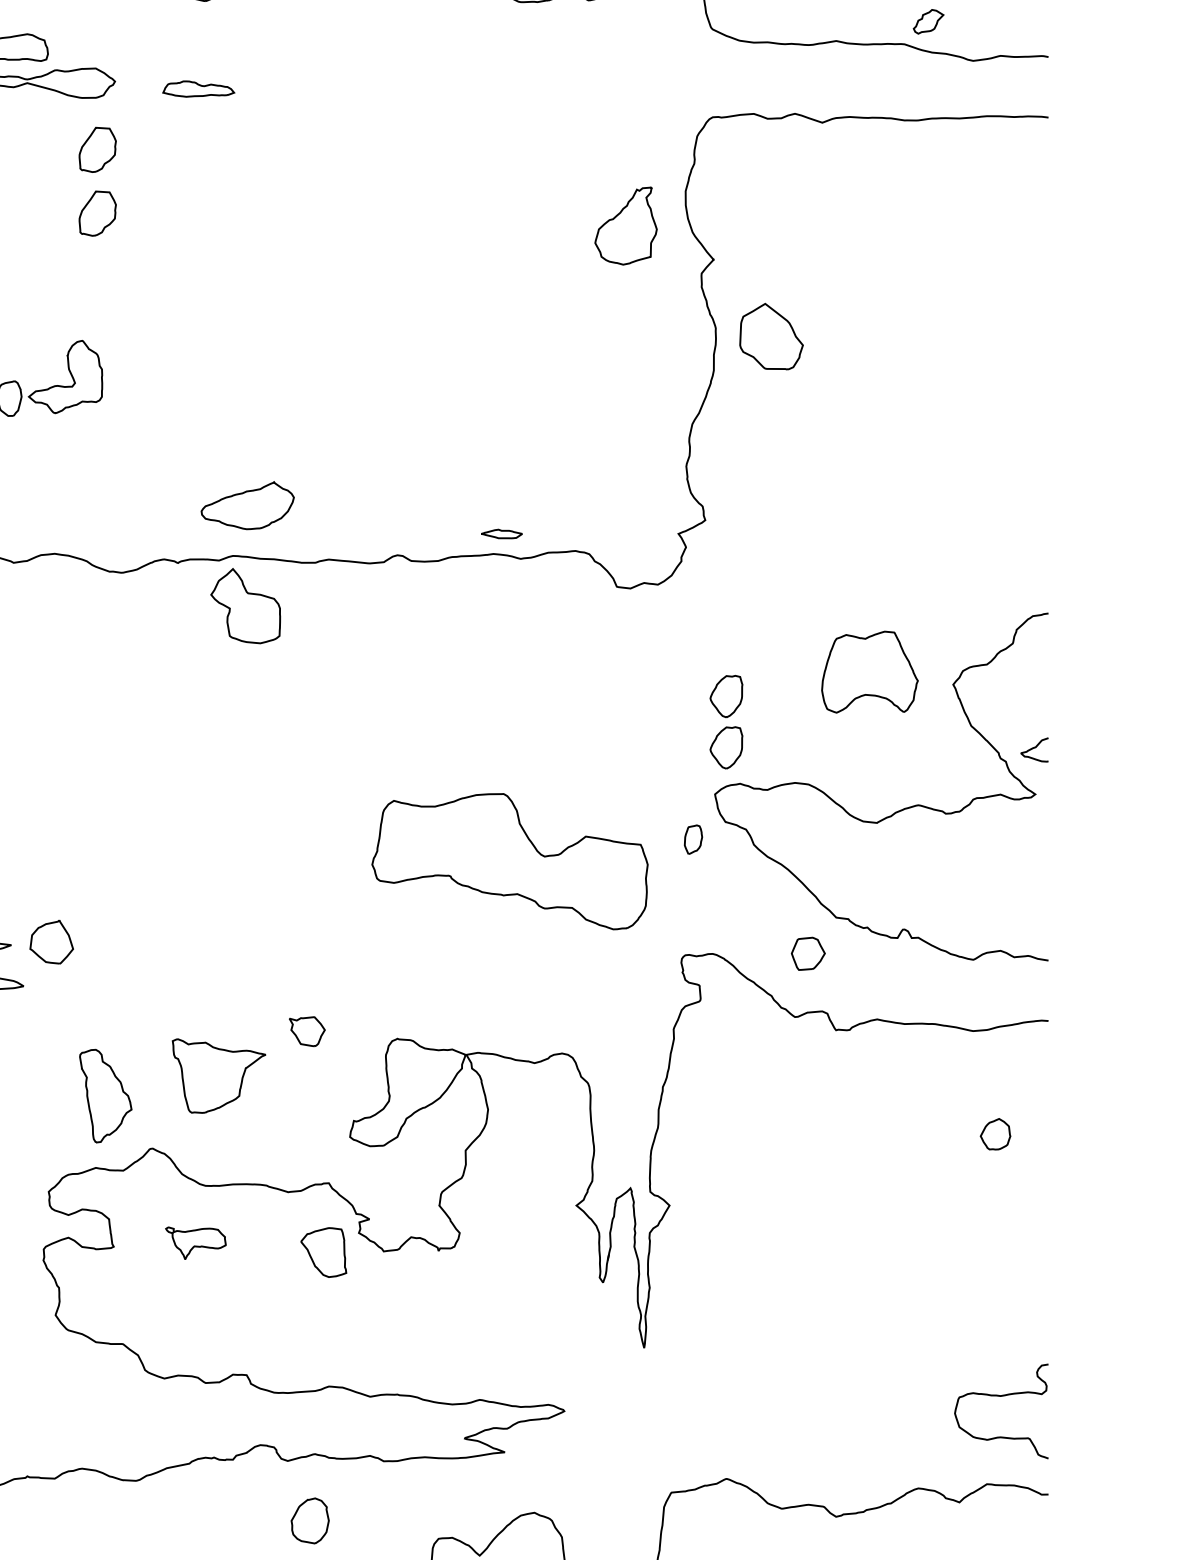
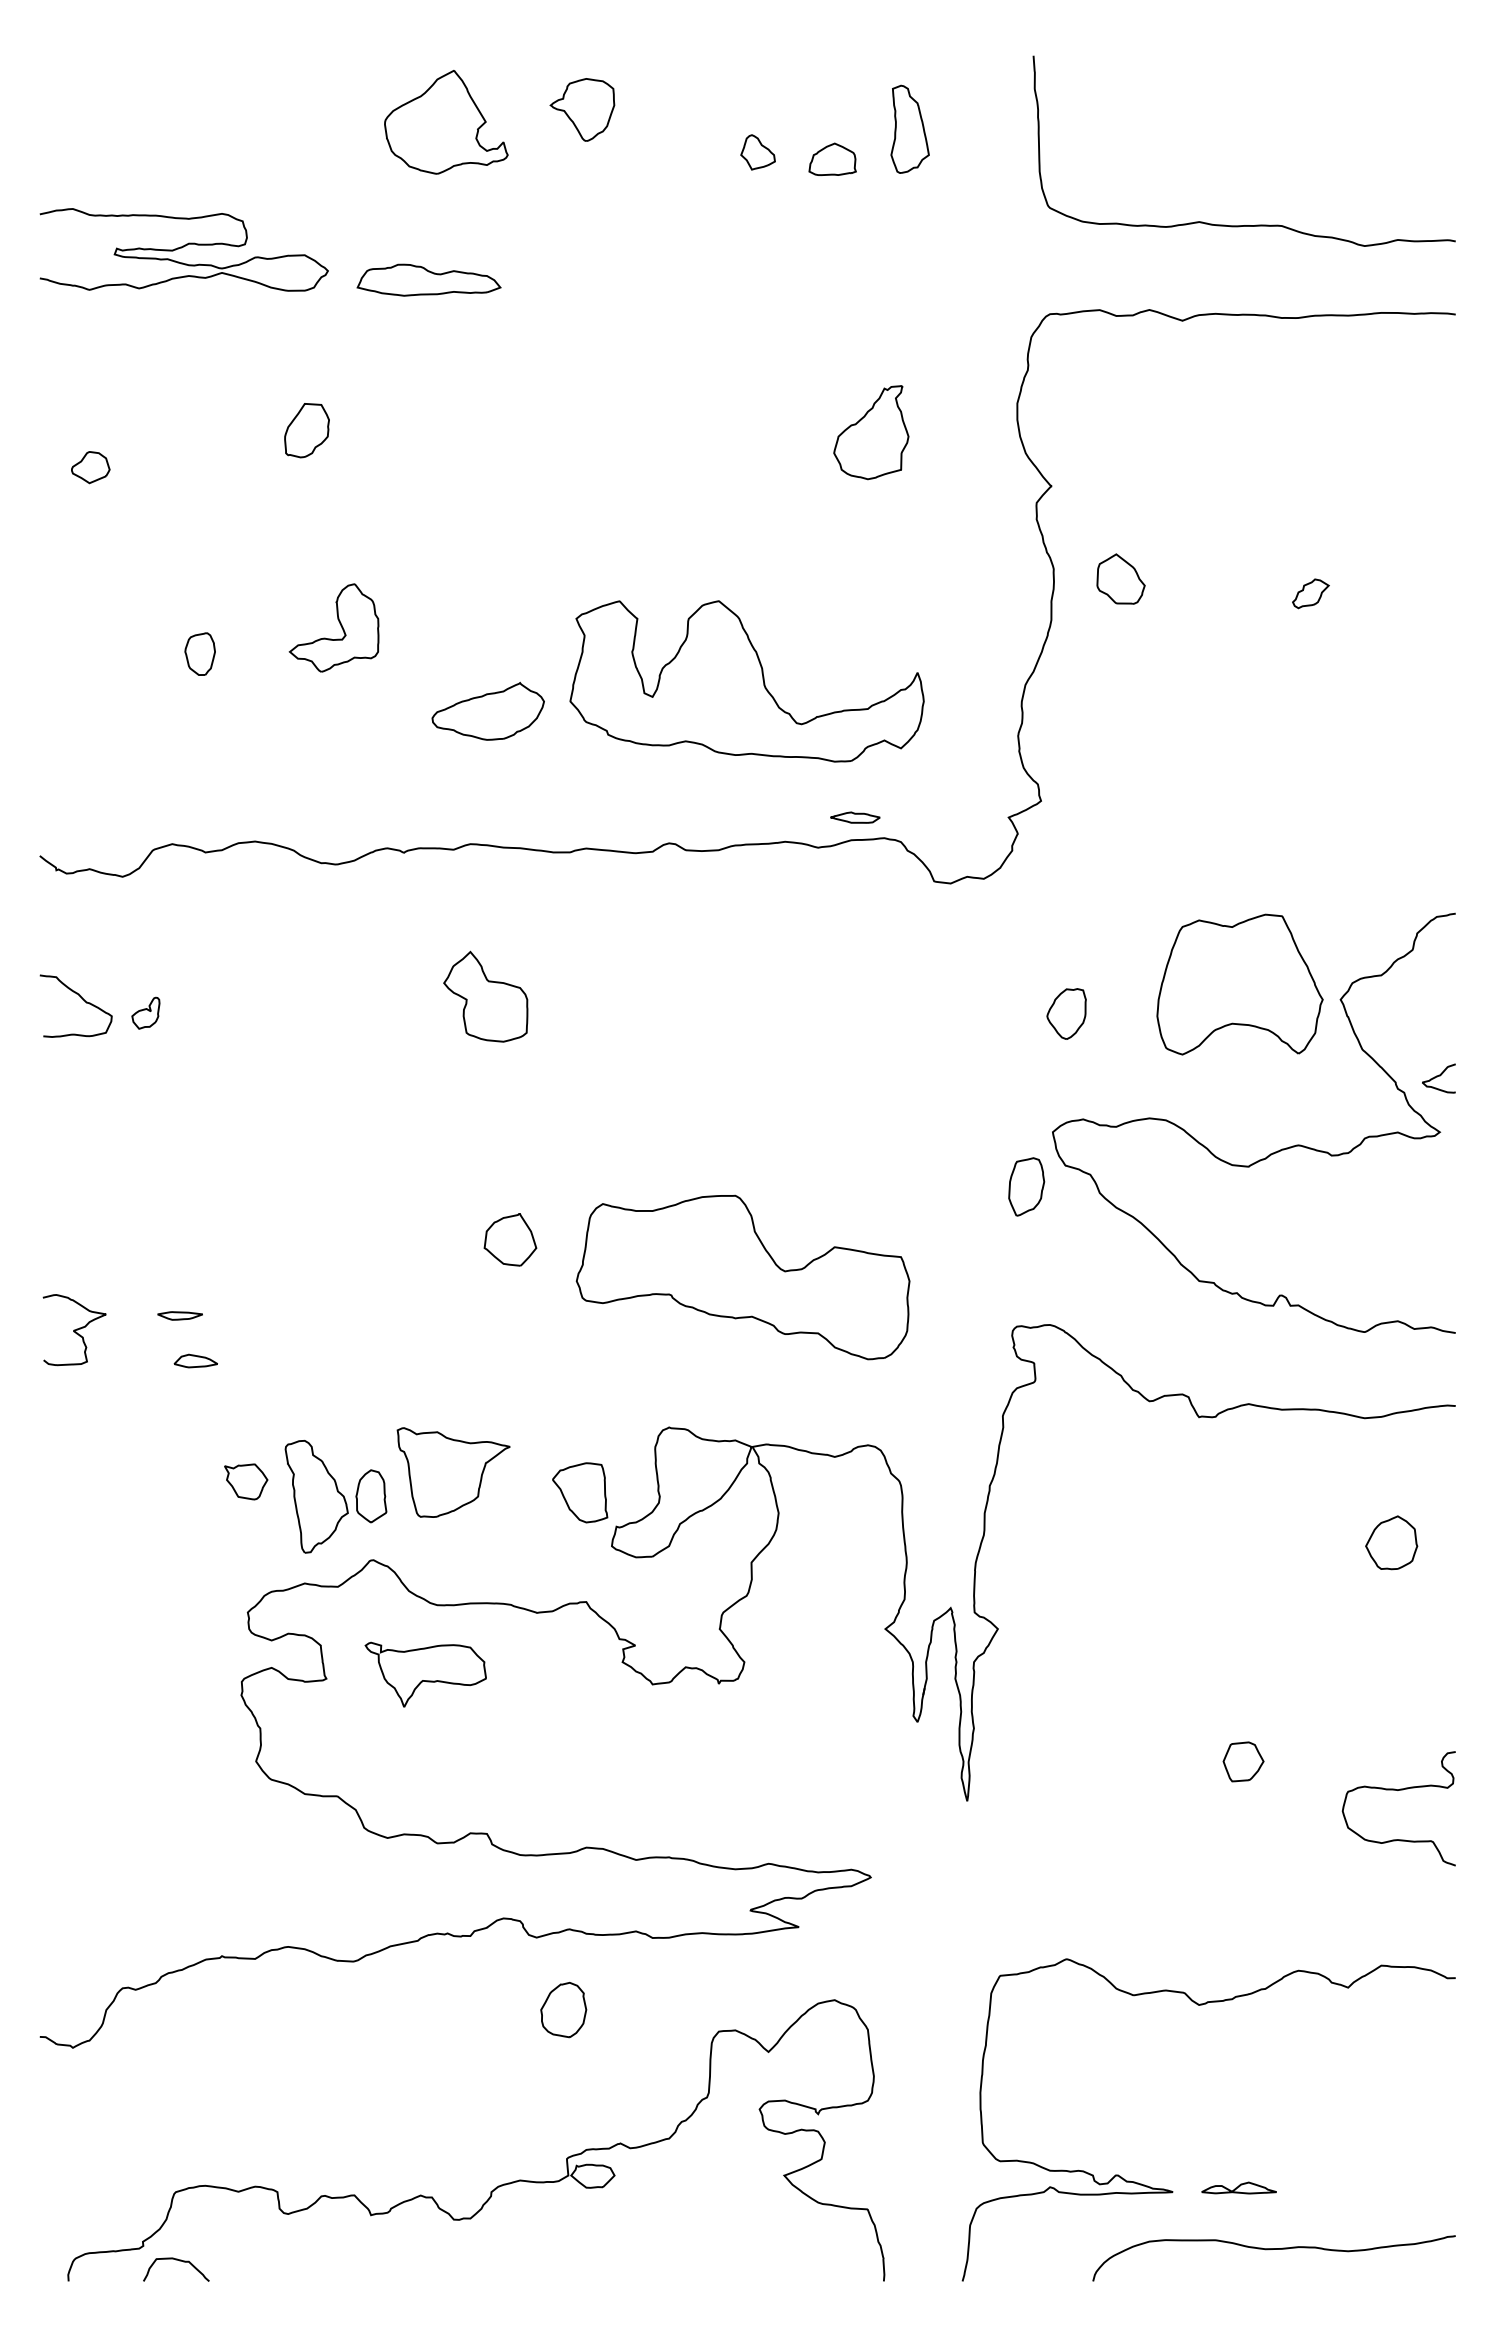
part: (928, 21) -> (1310, 593), moved
part: (198, 88) -> (428, 279), size x1.67
part: (97, 149) -> (306, 353), removed
part: (626, 225) -> (871, 432), moved
part: (771, 336) -> (1120, 578), size x0.62
part: (69, 373) -> (339, 623), moved
part: (461, 421) -> (746, 681), added
part: (247, 504) -> (487, 710), moved
part: (502, 533) -> (855, 817), moved
part: (245, 605) -> (485, 996), moved
part: (869, 672) -> (1239, 984), size x1.43
part: (726, 747) -> (1066, 1075), removed
part: (693, 839) -> (1026, 1186), size x1.67
part: (509, 861) -> (742, 1277), moved
part: (51, 941) -> (510, 1239), moved
part: (808, 953) -> (1243, 1761), moved
part: (307, 1031) -> (246, 1481), moved
part: (151, 1095) -> (371, 1496), added
part: (995, 1133) -> (1391, 1542), size x1.43
part: (195, 1243) -> (425, 1674), size x1.67
part: (324, 1252) -> (580, 1492), moved
curve: (1001, 1396) -> (1398, 1790), moved

